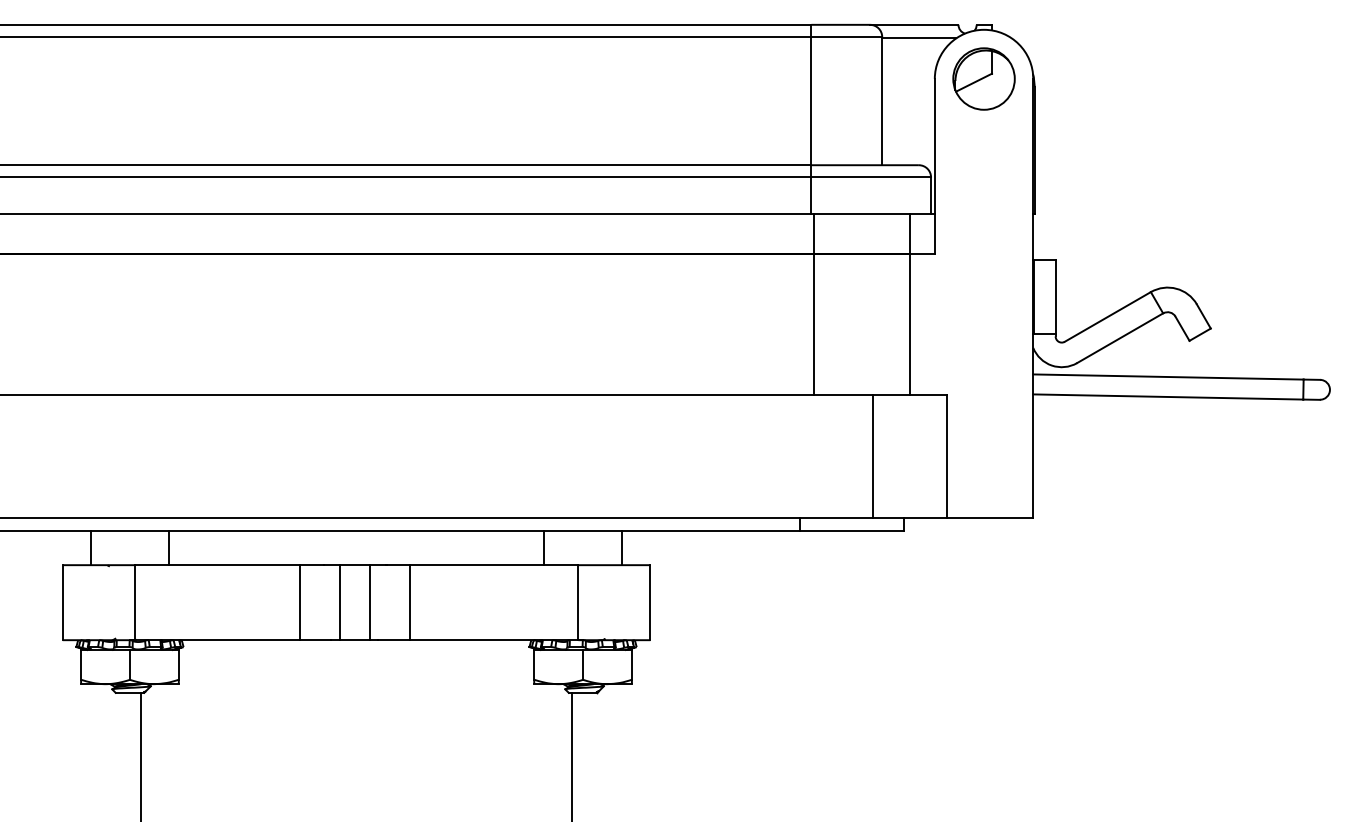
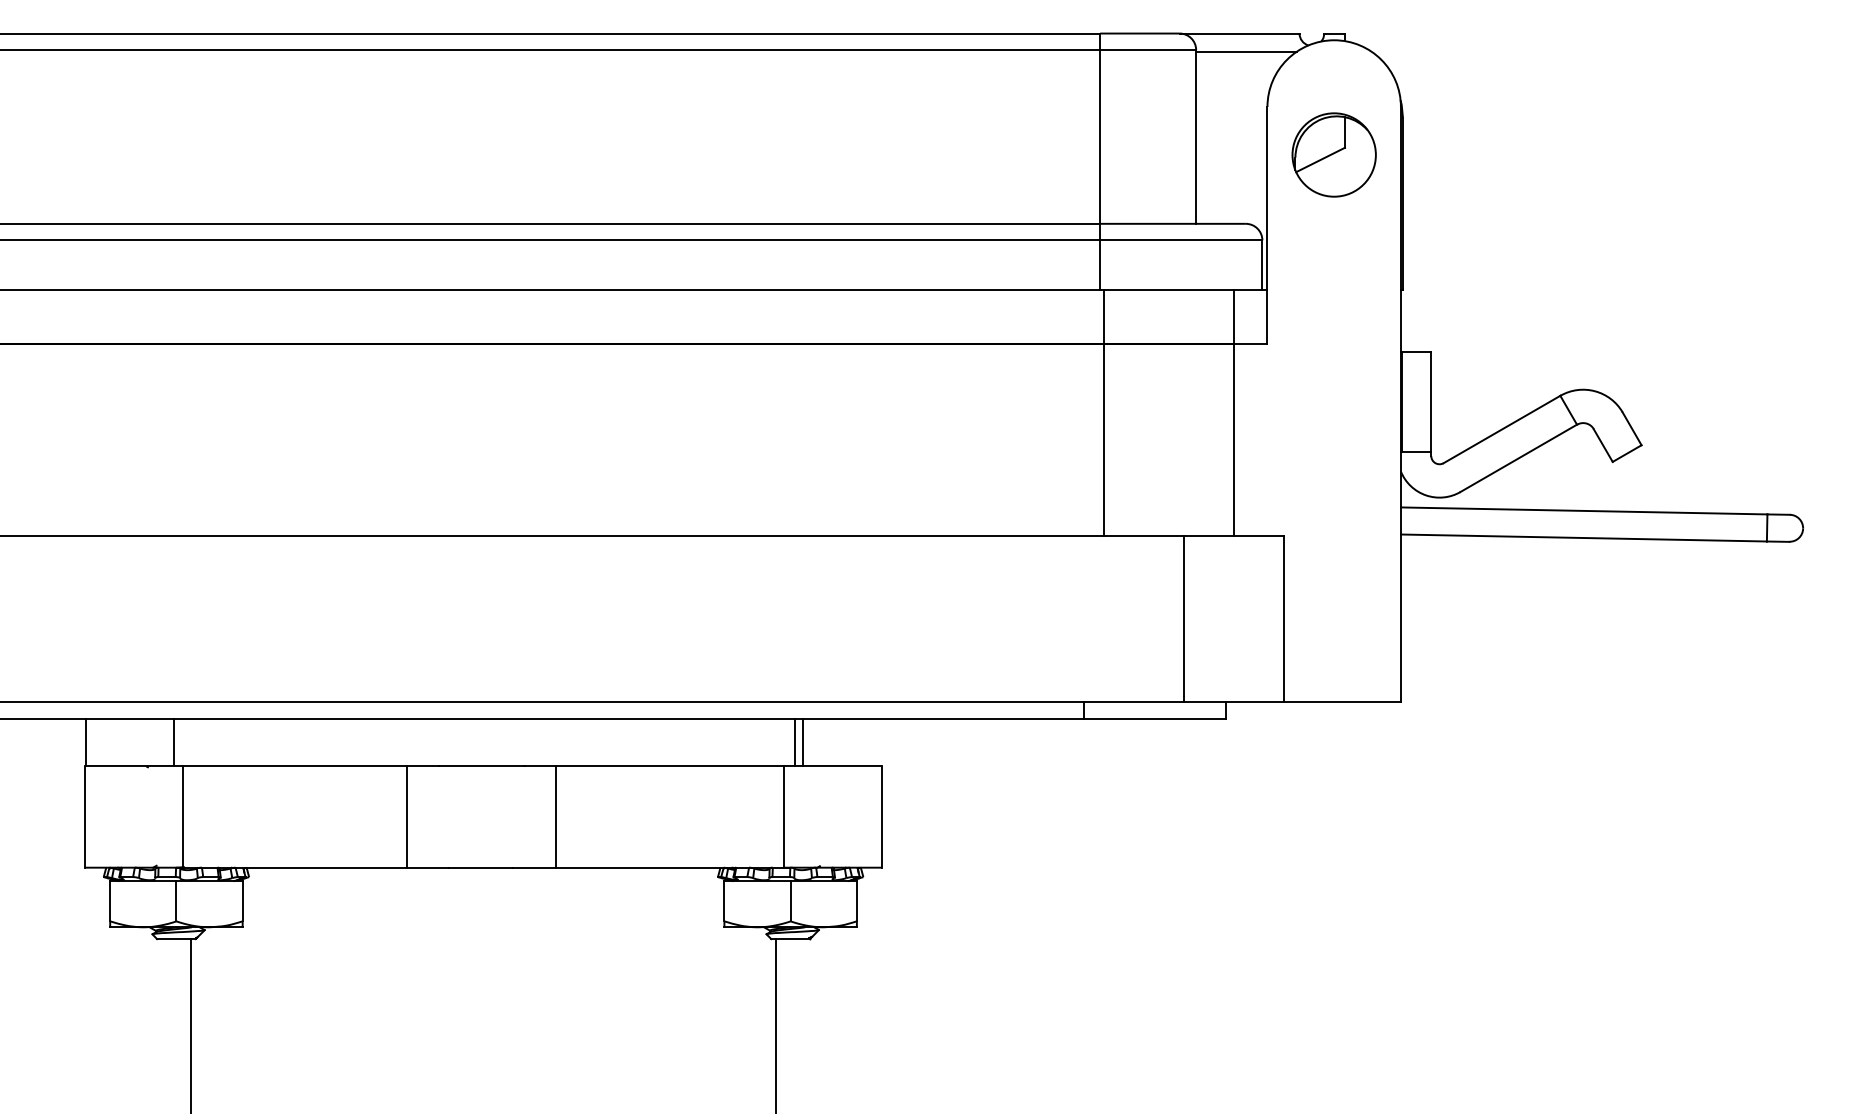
part: (983, 78) -> (1333, 154), moved
line: (90, 547) -> (85, 742), moved
line: (169, 547) -> (174, 742), moved
line: (543, 547) -> (794, 742), moved
line: (622, 547) -> (802, 742), moved
line: (339, 602) -> (460, 816), removed
line: (369, 602) -> (501, 816), removed

